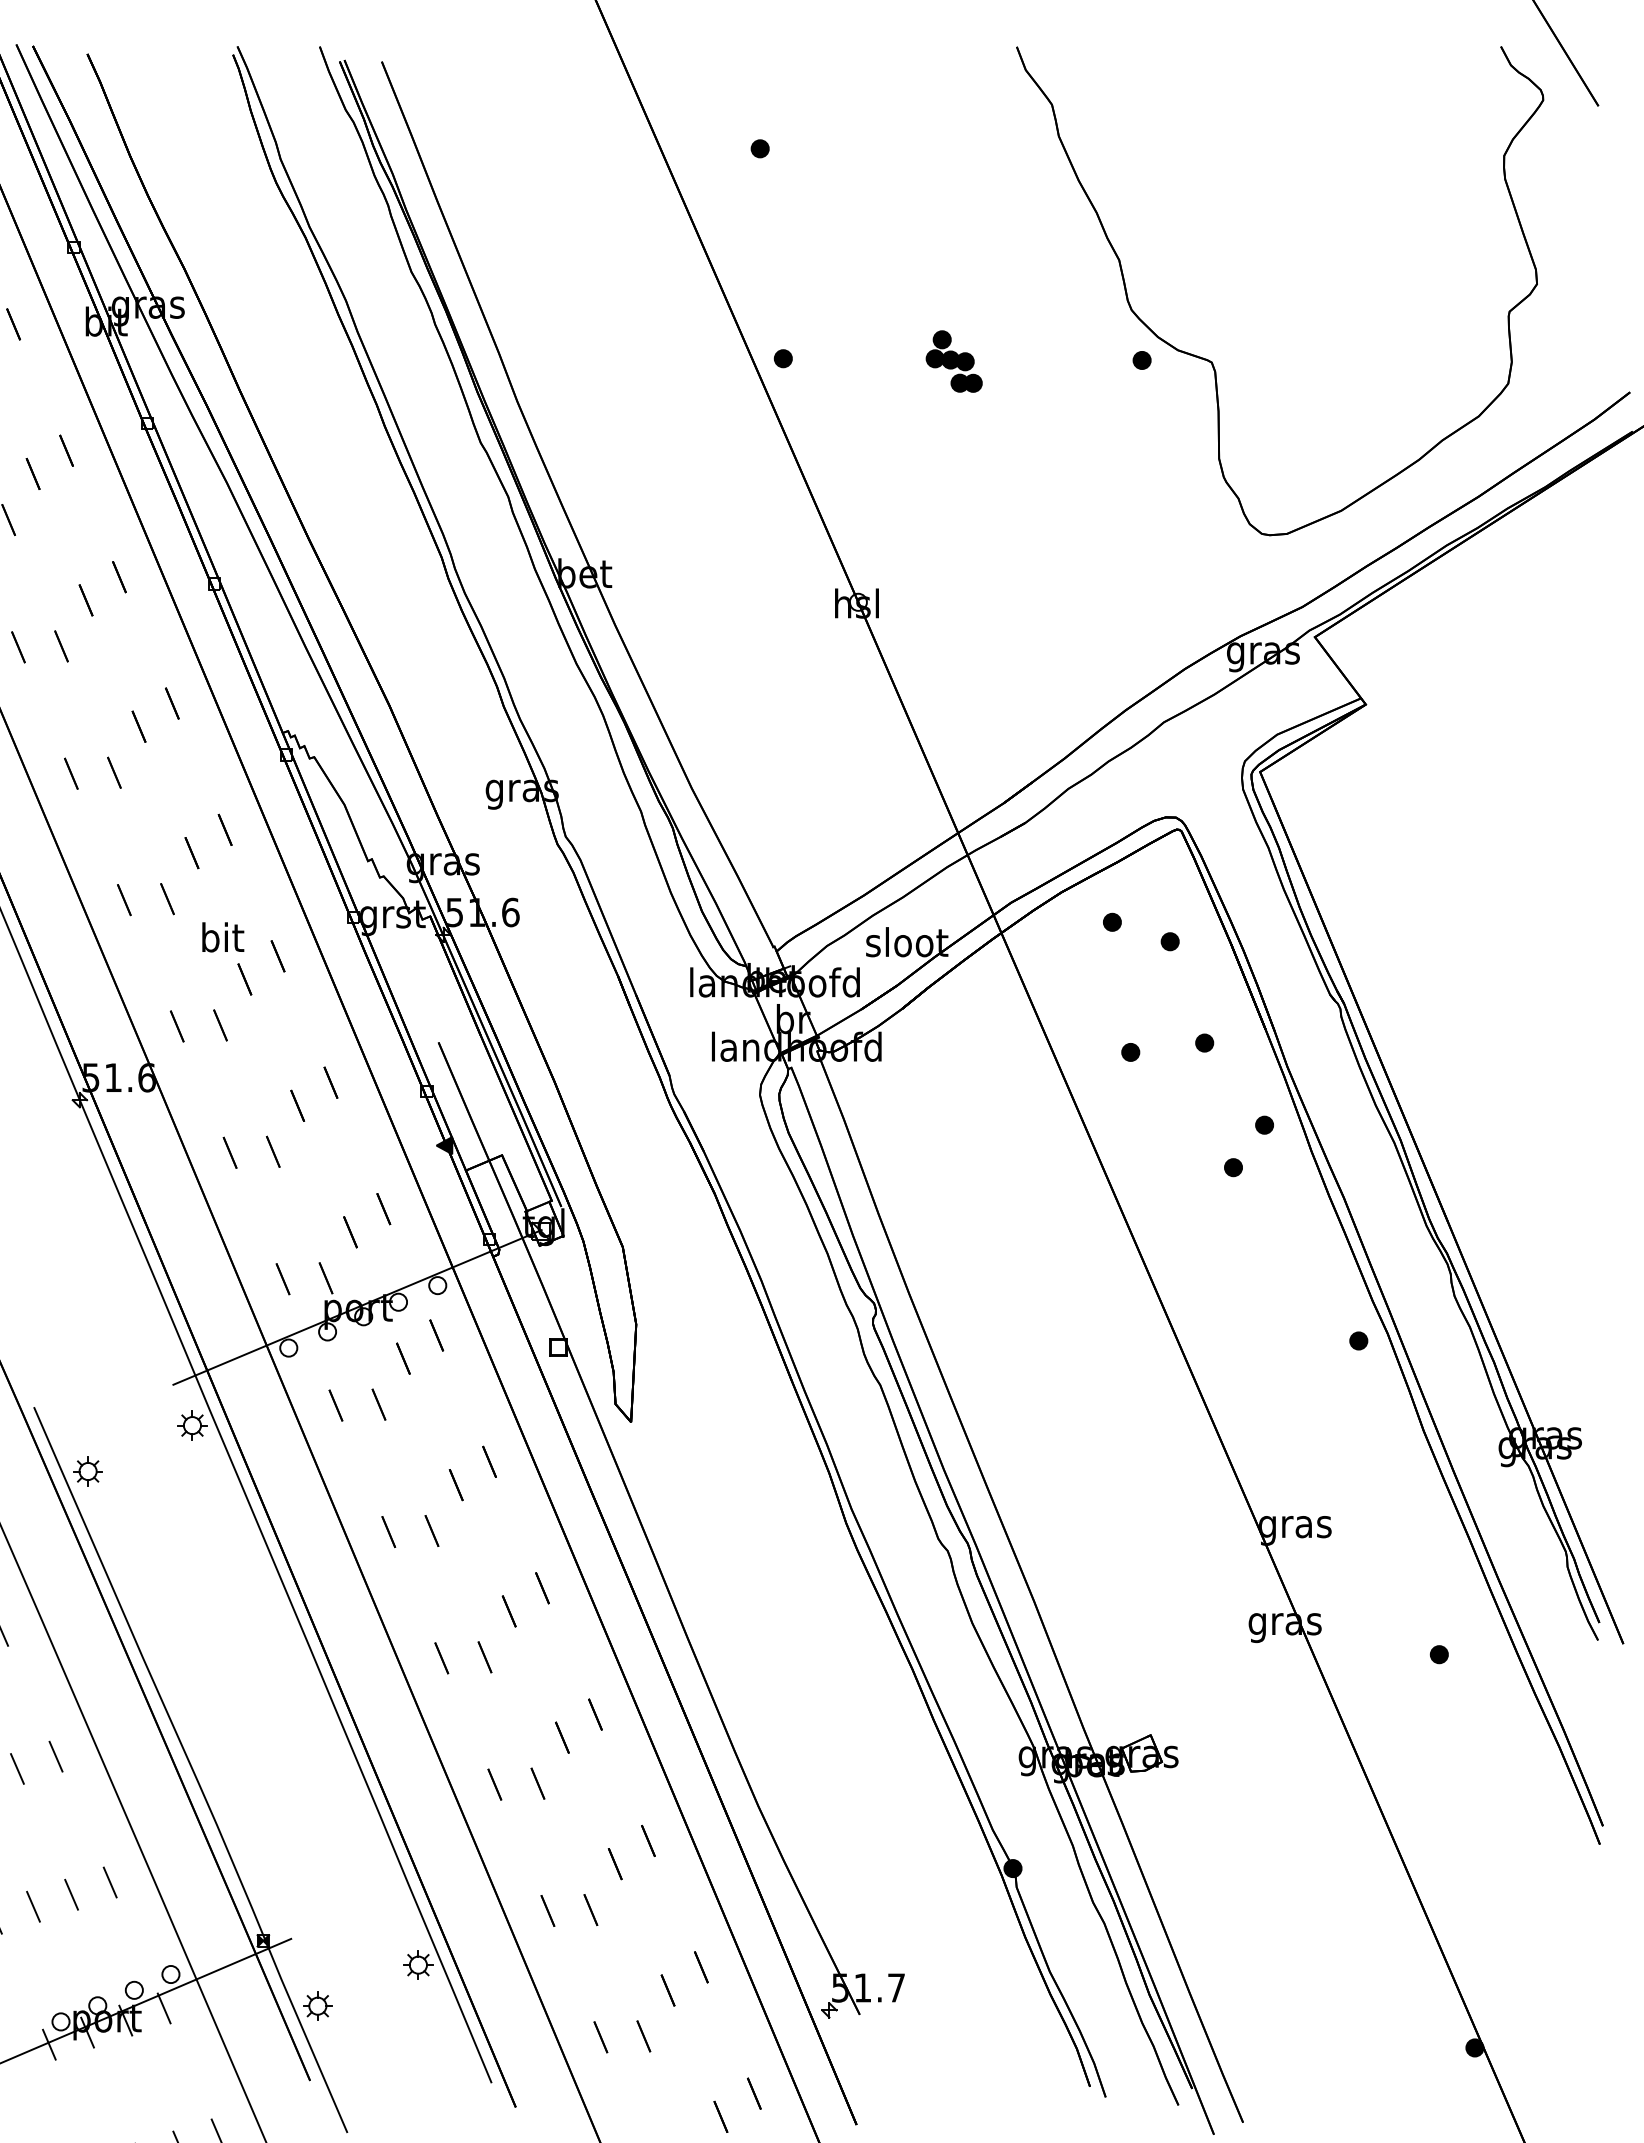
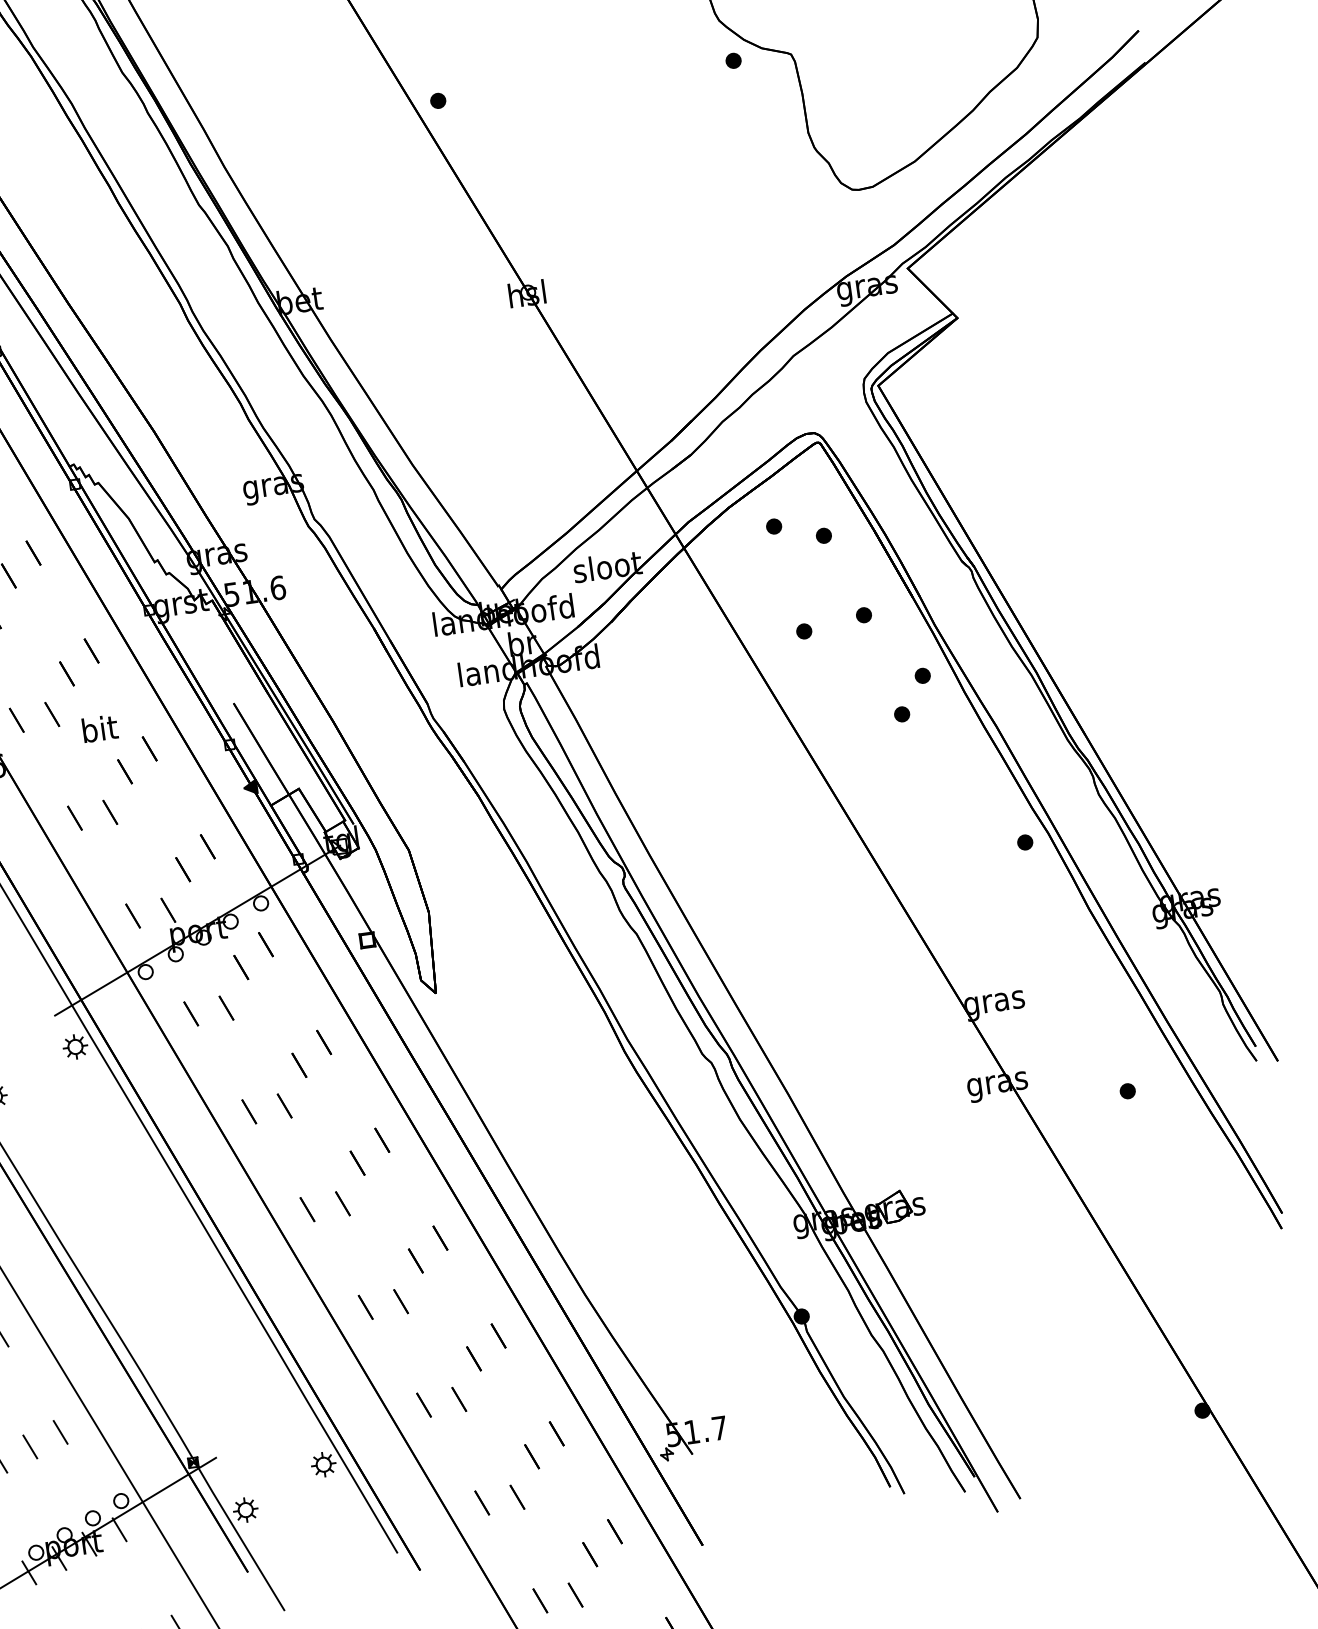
part: (953, 361) -> (578, 83), removed
text: (223, 937) -> (100, 728), moved

